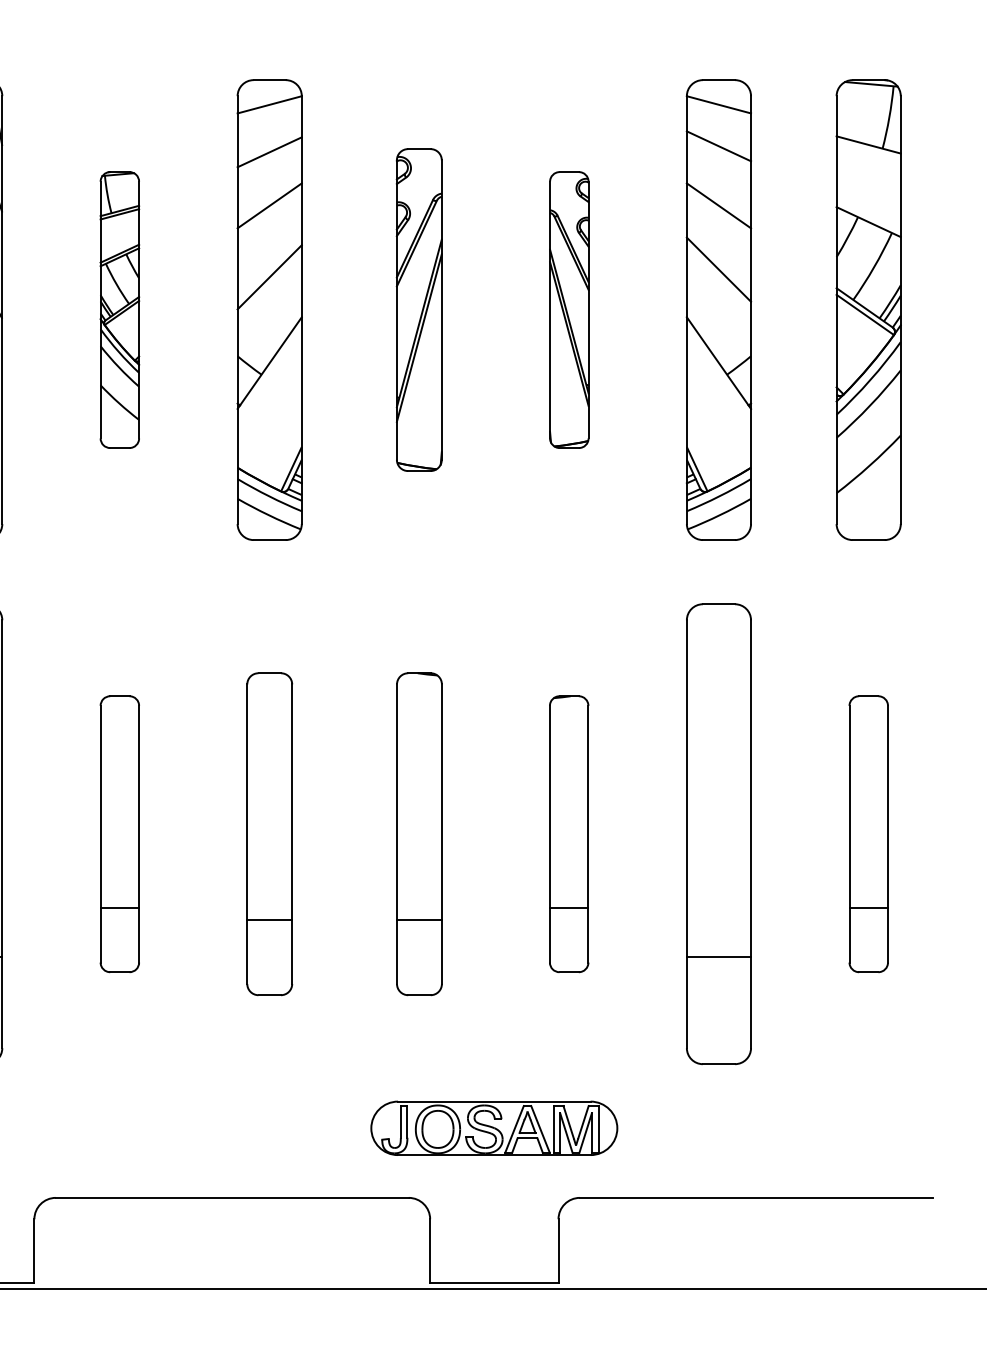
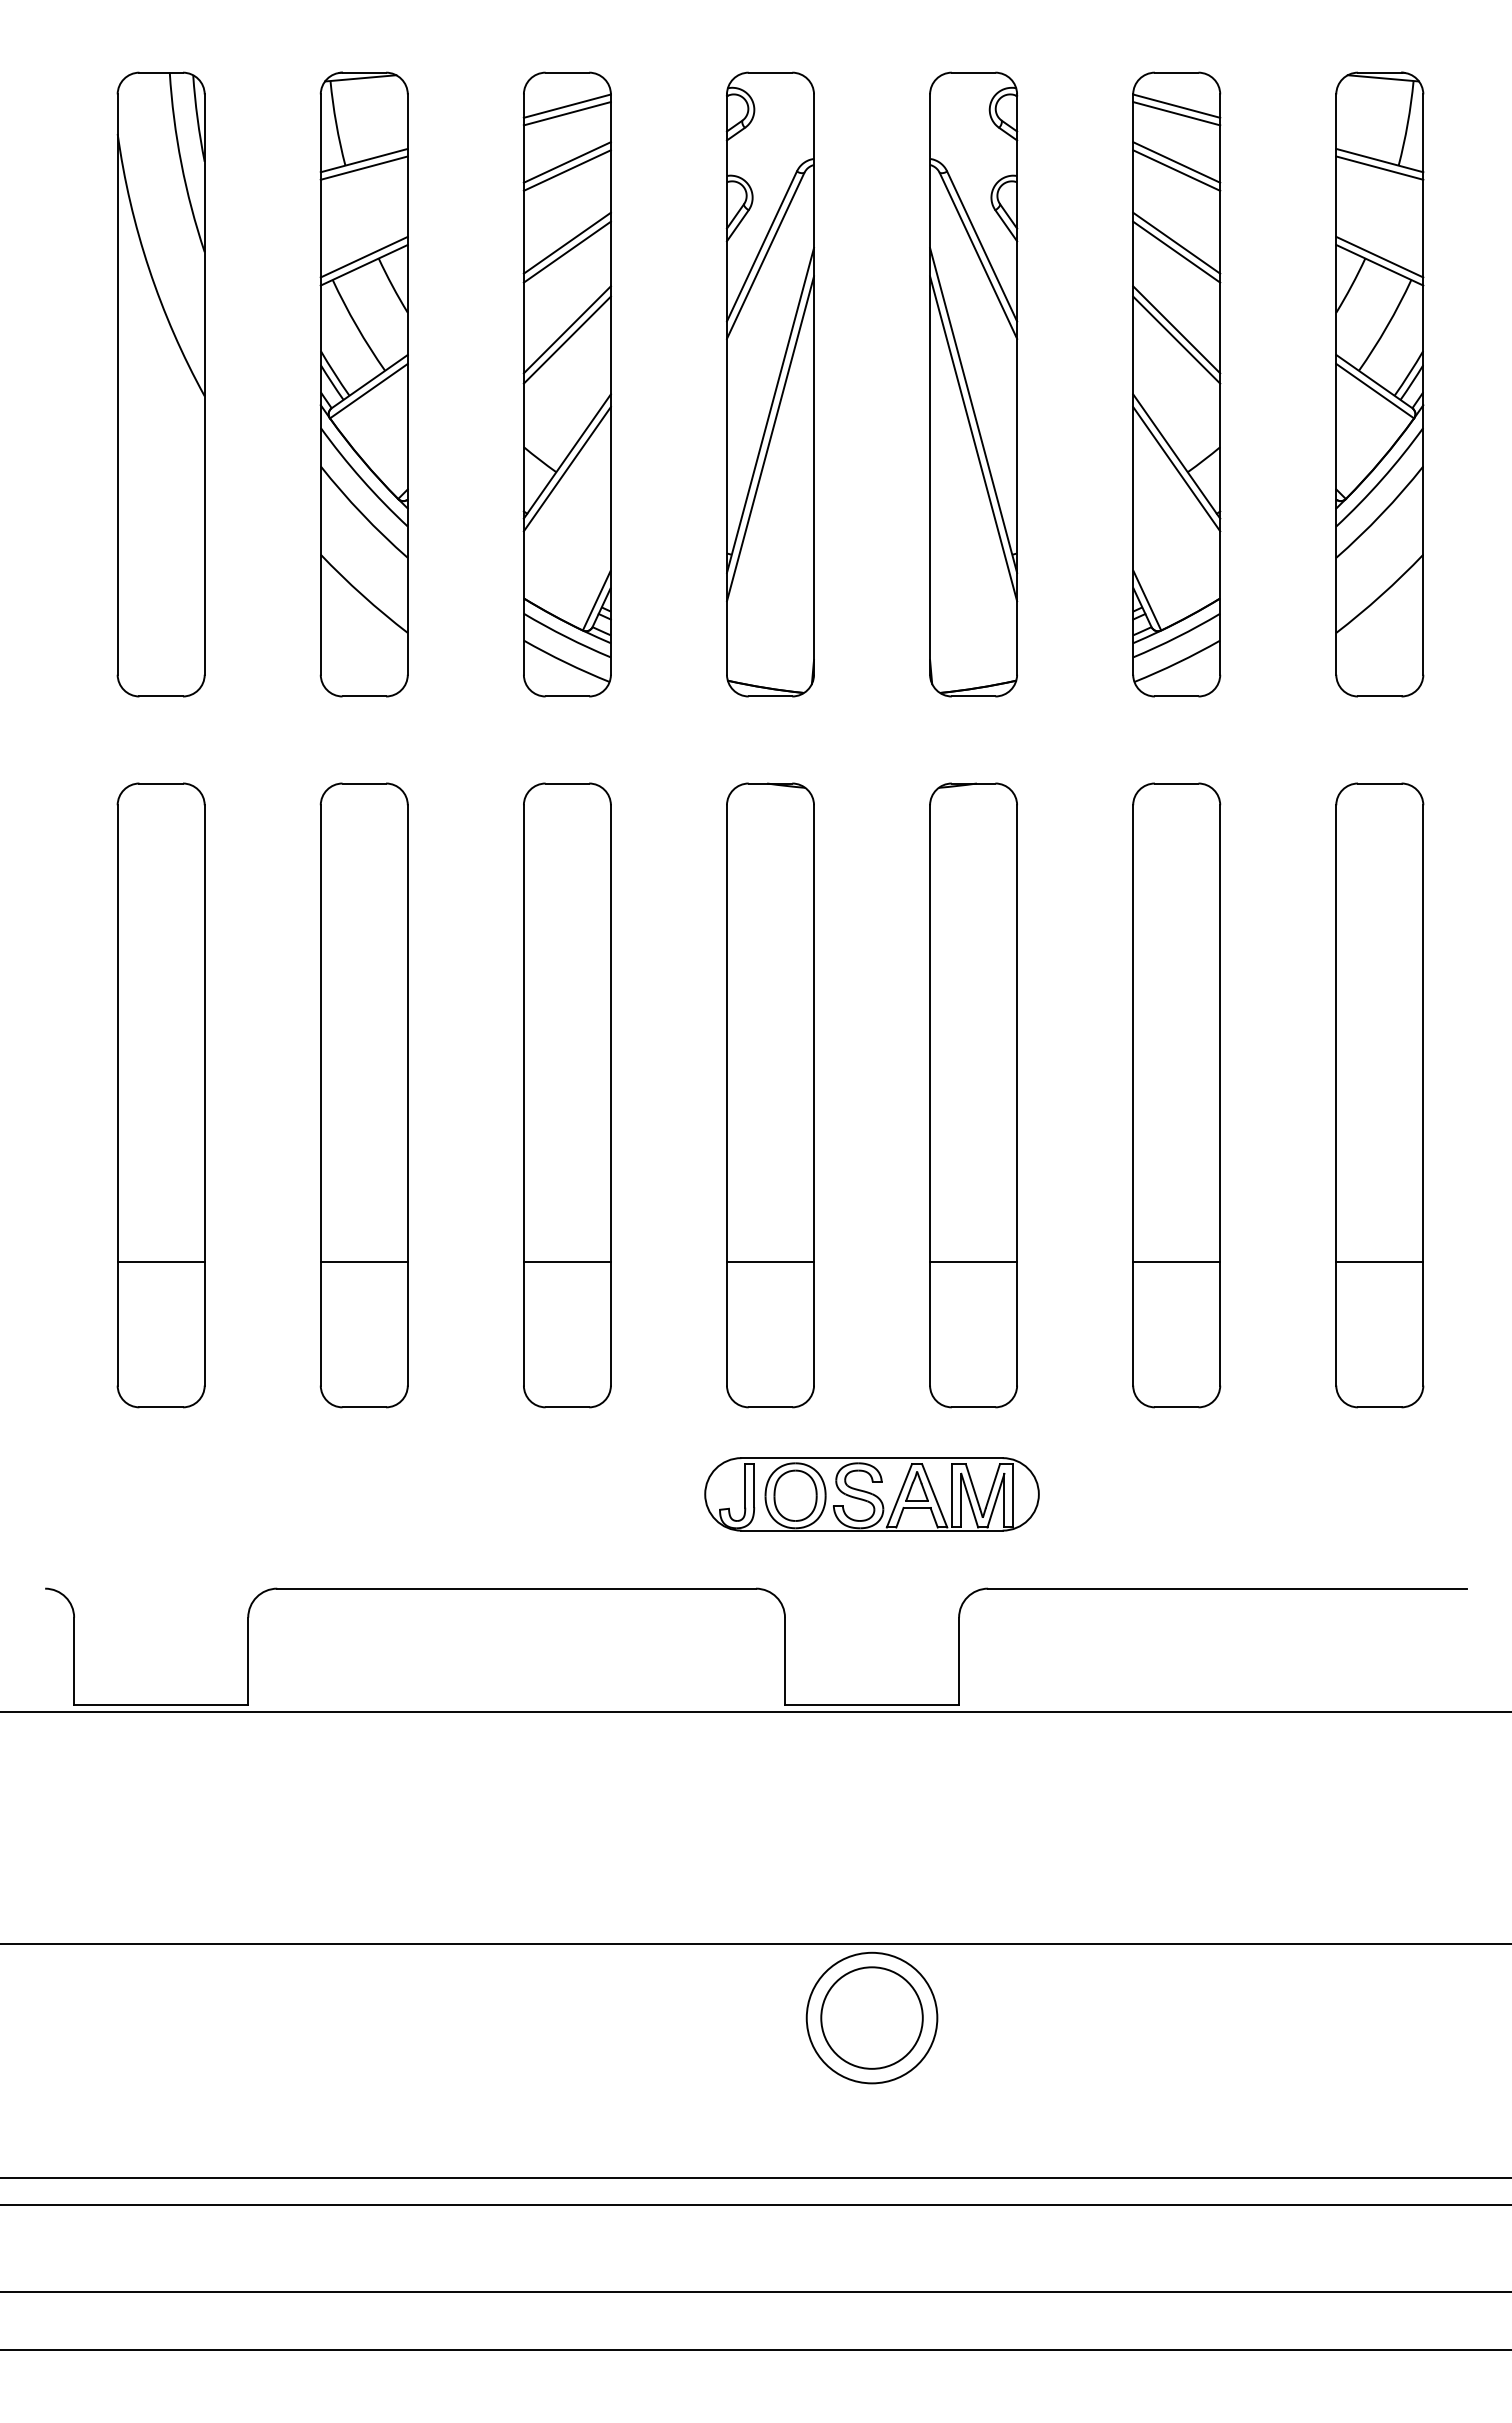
line: (269, 110) -> (566, 113), added
line: (718, 110) -> (1176, 113), added
line: (269, 146) -> (566, 162), added
line: (868, 150) -> (1379, 167), added
line: (718, 152) -> (1176, 170), added
line: (269, 211) -> (566, 251), added
line: (718, 211) -> (1176, 251), added
line: (868, 215) -> (1379, 256), added
line: (269, 269) -> (566, 329), added
line: (718, 276) -> (1176, 339), added
part: (119, 310) -> (363, 384), size x1.67
part: (418, 310) -> (769, 384), size x1.43
part: (569, 310) -> (973, 384), size x1.67
line: (269, 372) -> (566, 469), added
line: (718, 372) -> (1176, 469), added
part: (119, 834) -> (363, 1095), size x1.67
part: (269, 834) -> (567, 1095), size x1.43
part: (419, 834) -> (770, 1095), size x1.43
part: (569, 834) -> (973, 1095), size x1.67
part: (868, 834) -> (1379, 1095), size x1.67

